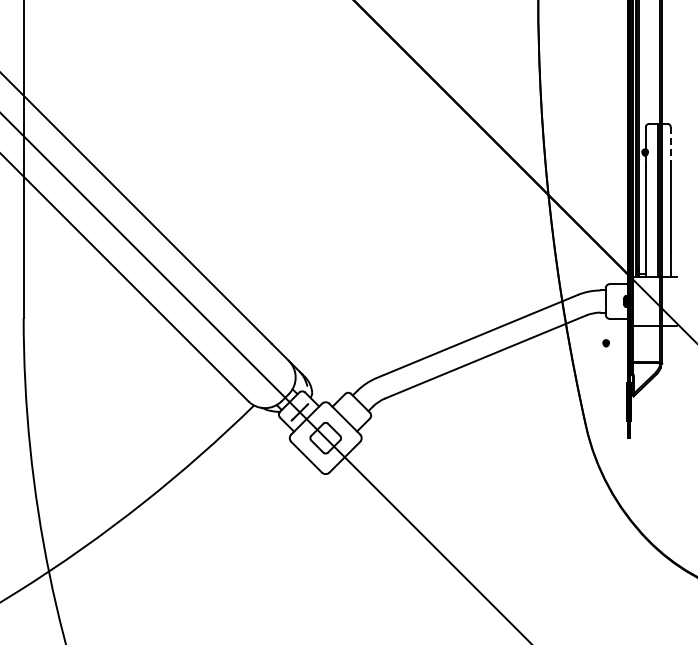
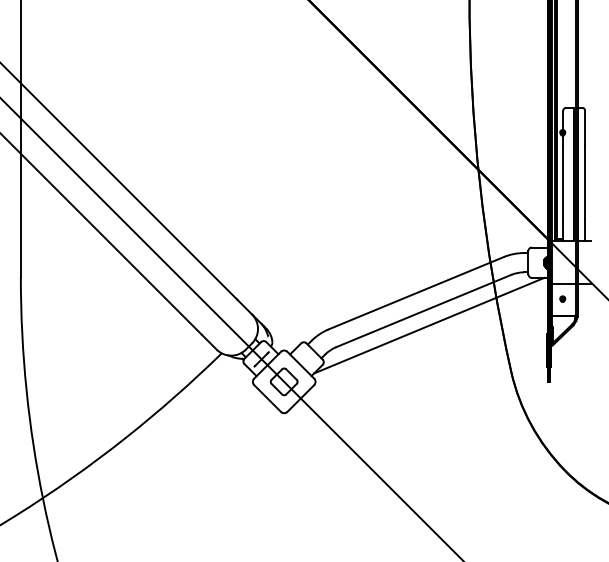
line: (670, 147) -> (584, 128), dashed -> solid
part: (605, 343) -> (562, 299), moved
line: (492, 373) -> (429, 325), added

